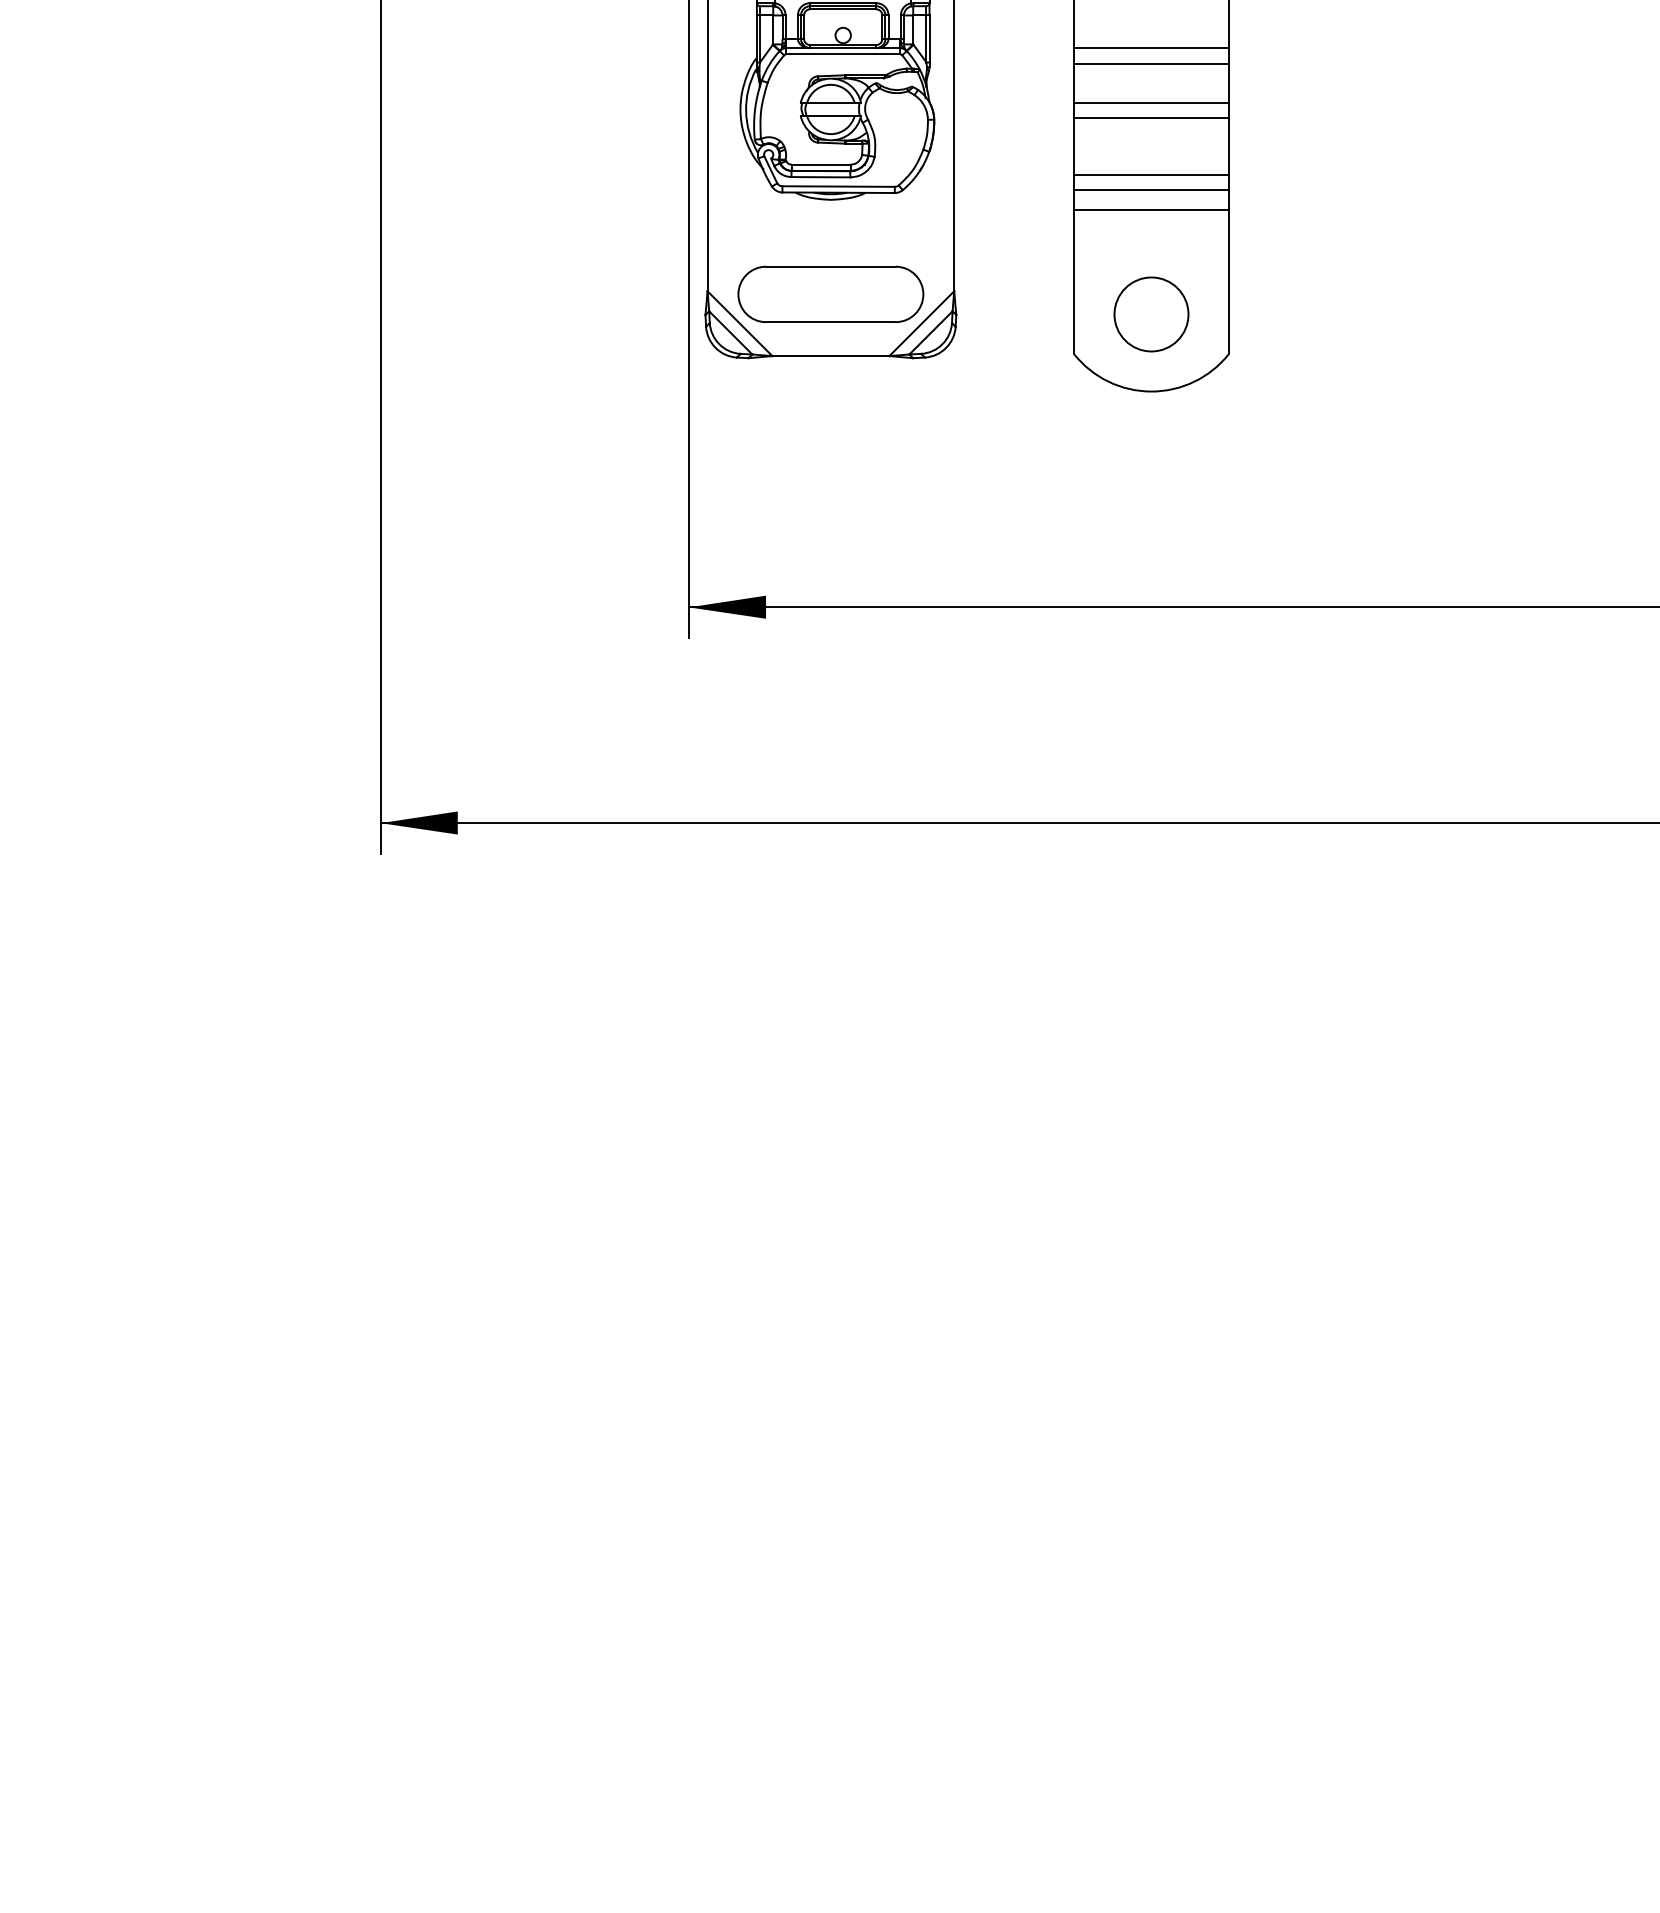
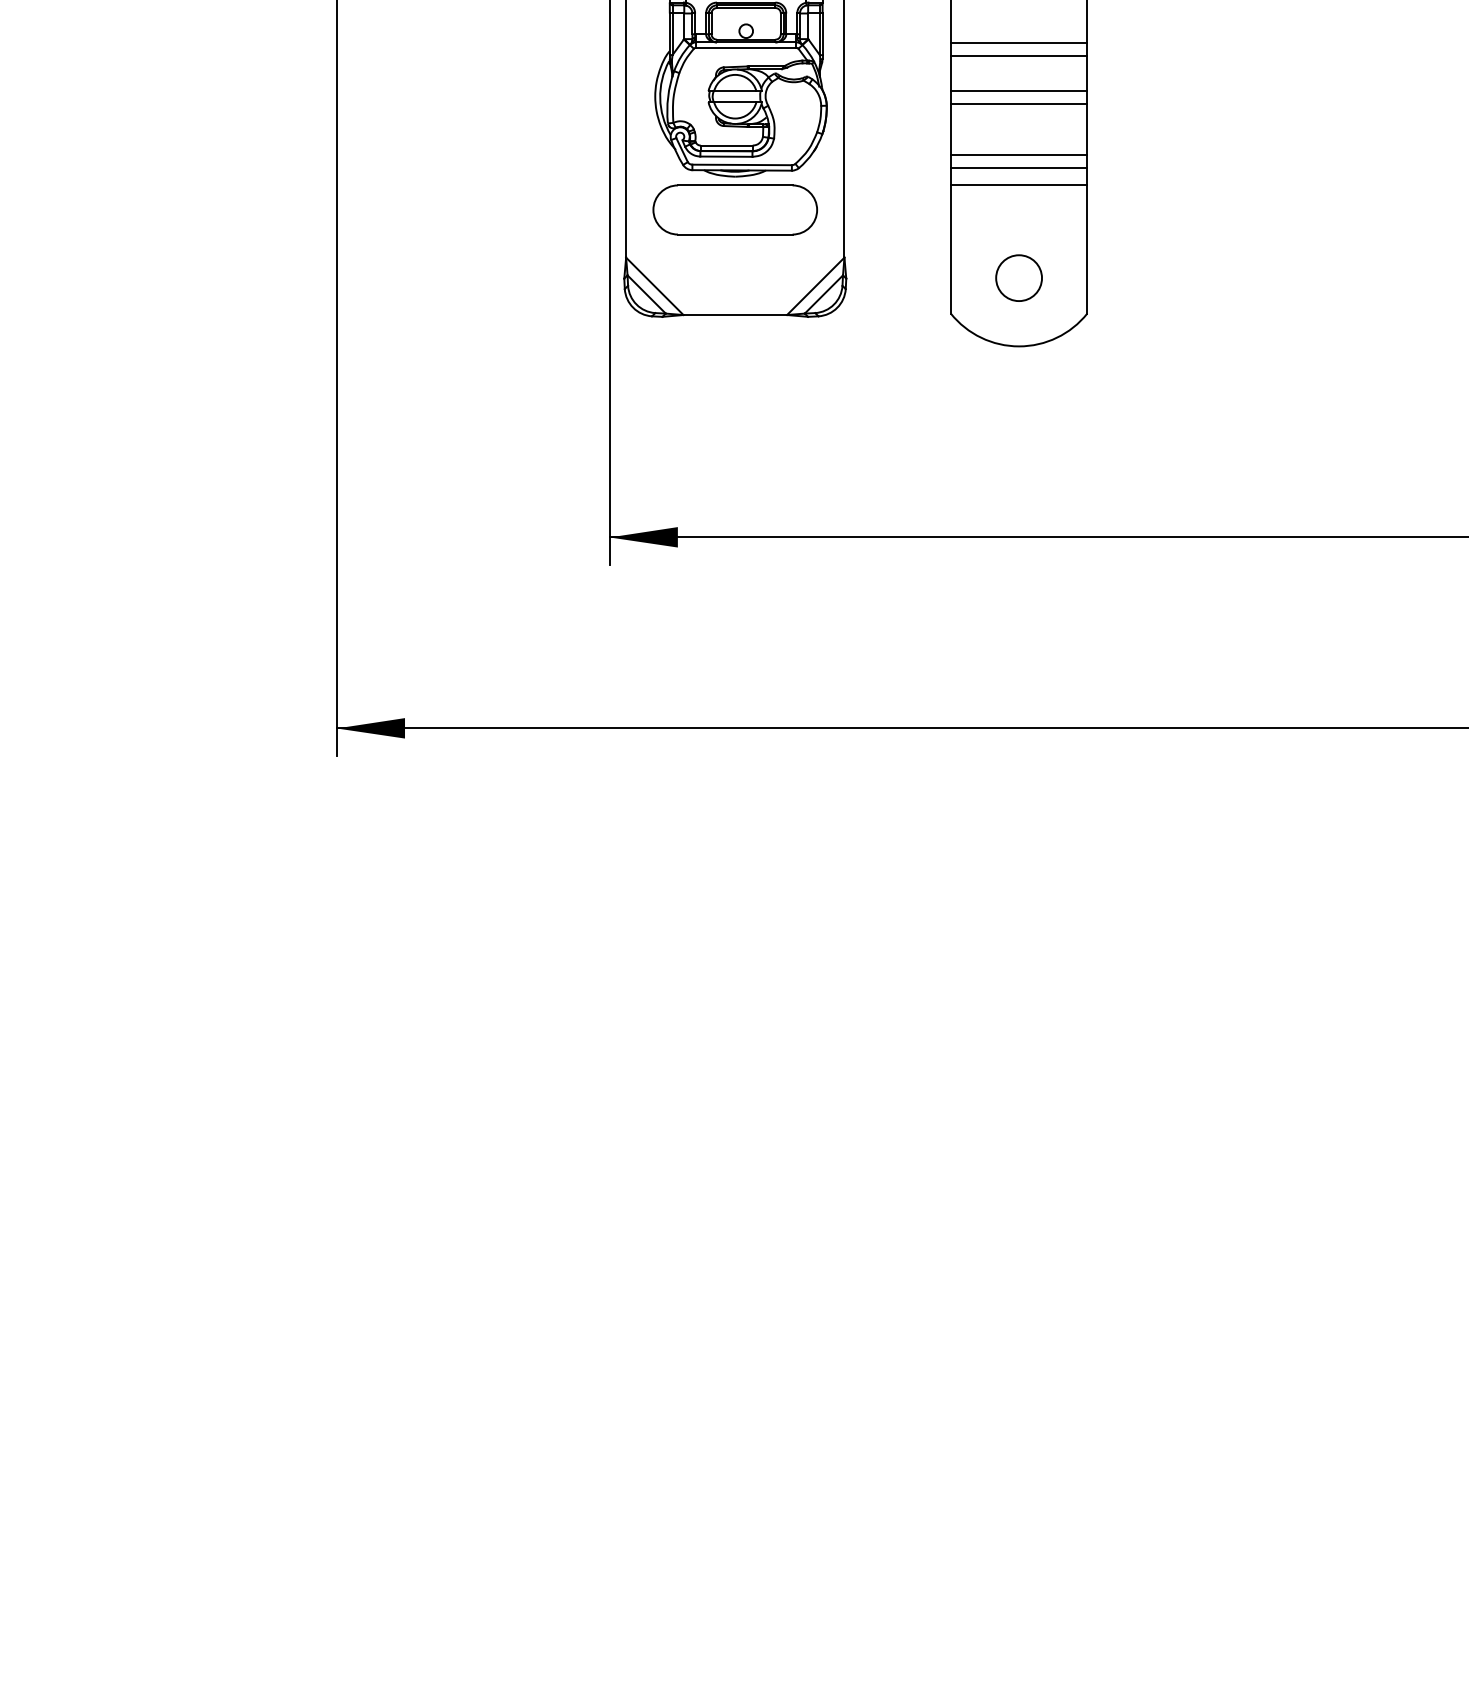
part: (830, 294) -> (734, 210), moved
circle: (1151, 314) -> (1019, 278), size x0.7

